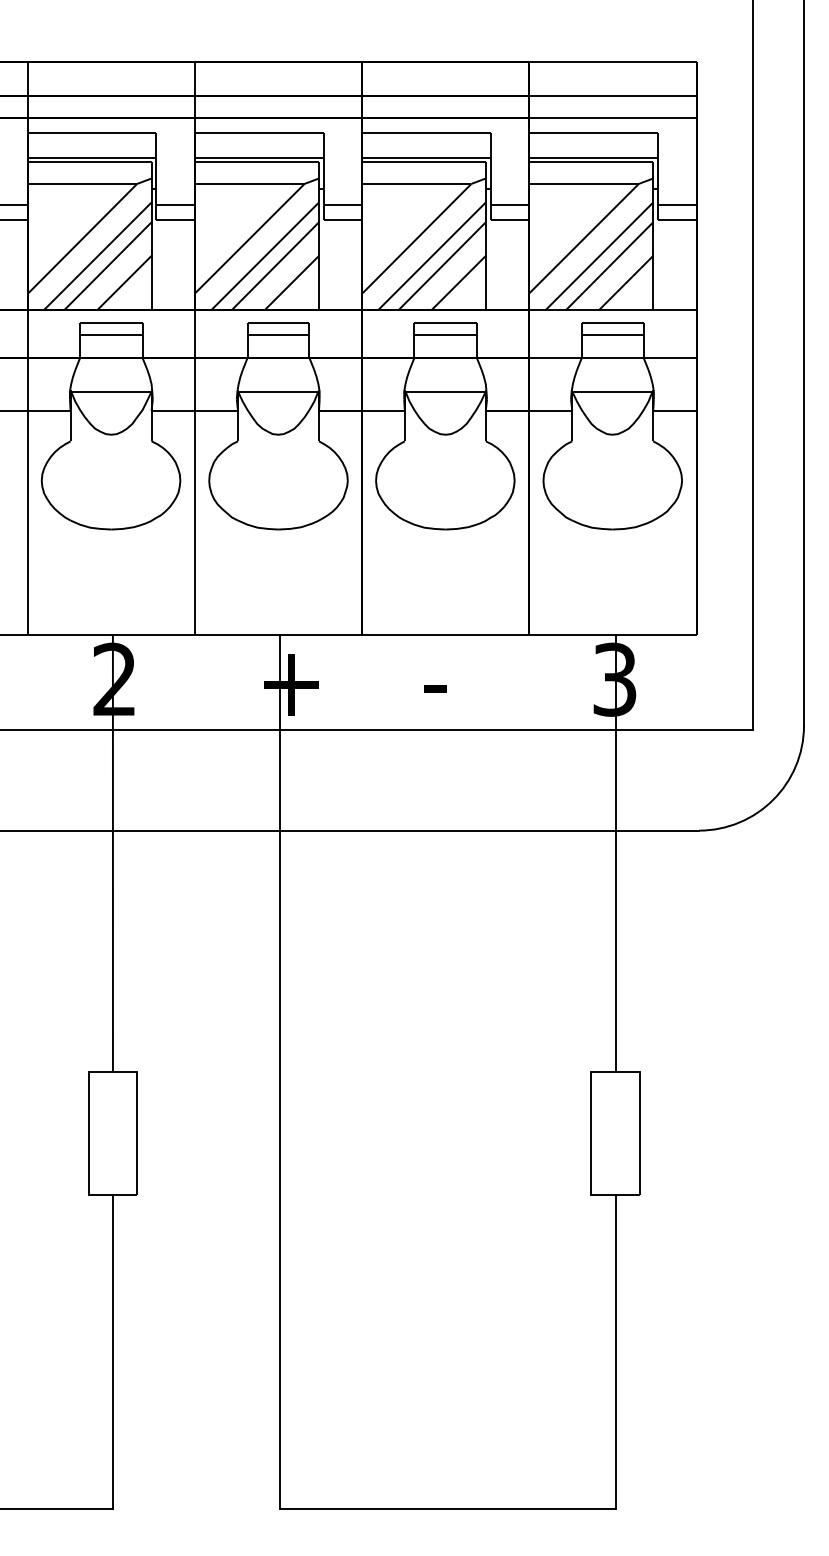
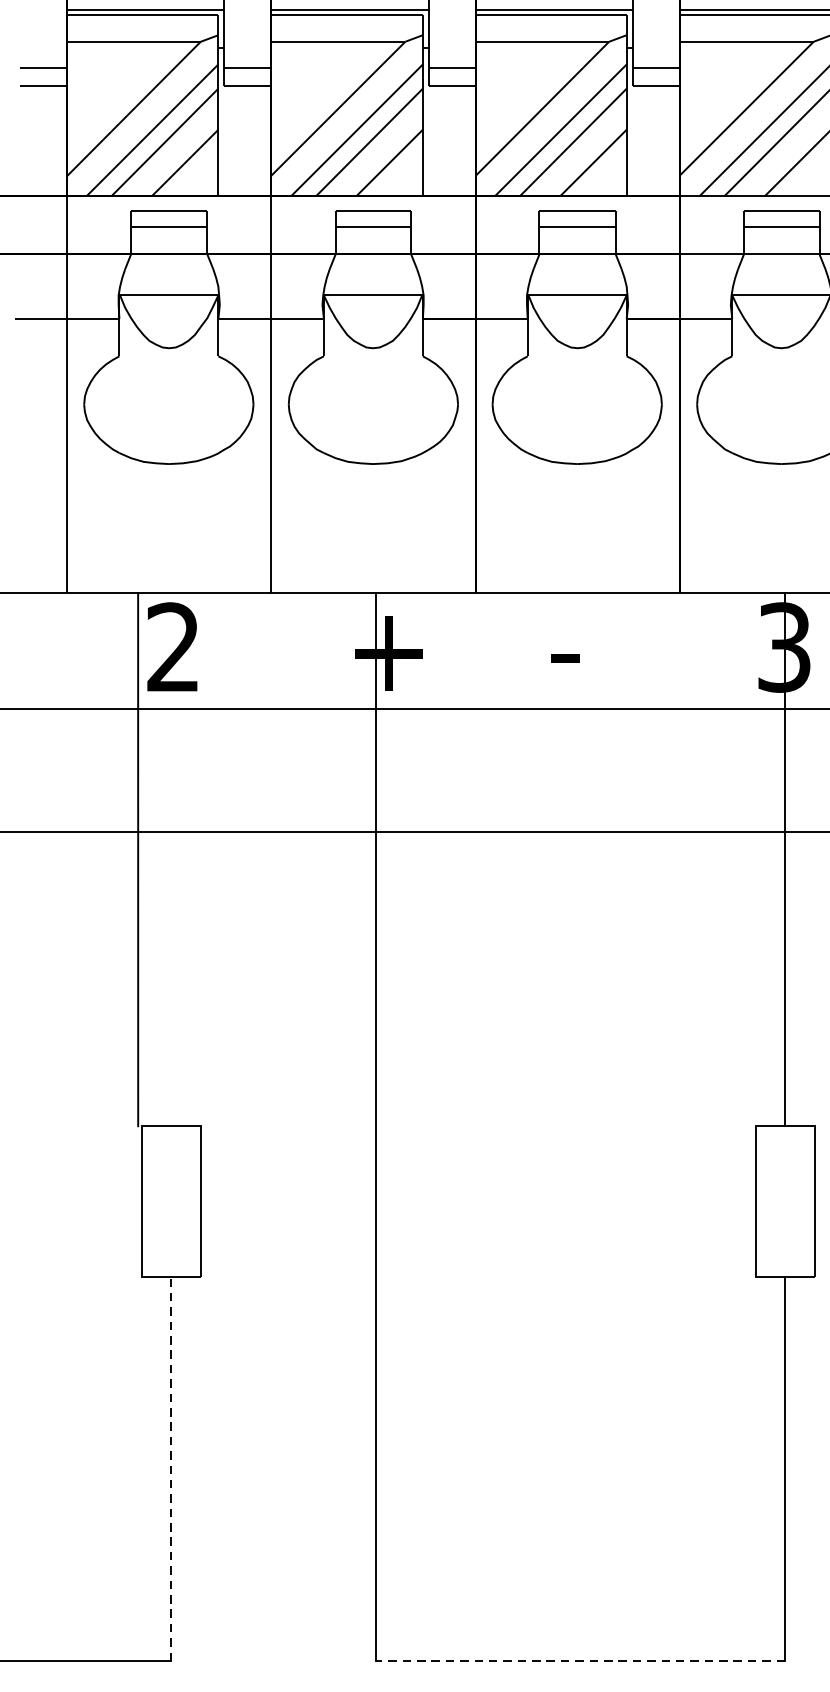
line: (112, 853) -> (137, 859), moved
line: (112, 1351) -> (170, 1468), solid -> dashed
line: (448, 1509) -> (581, 1661), solid -> dashed

